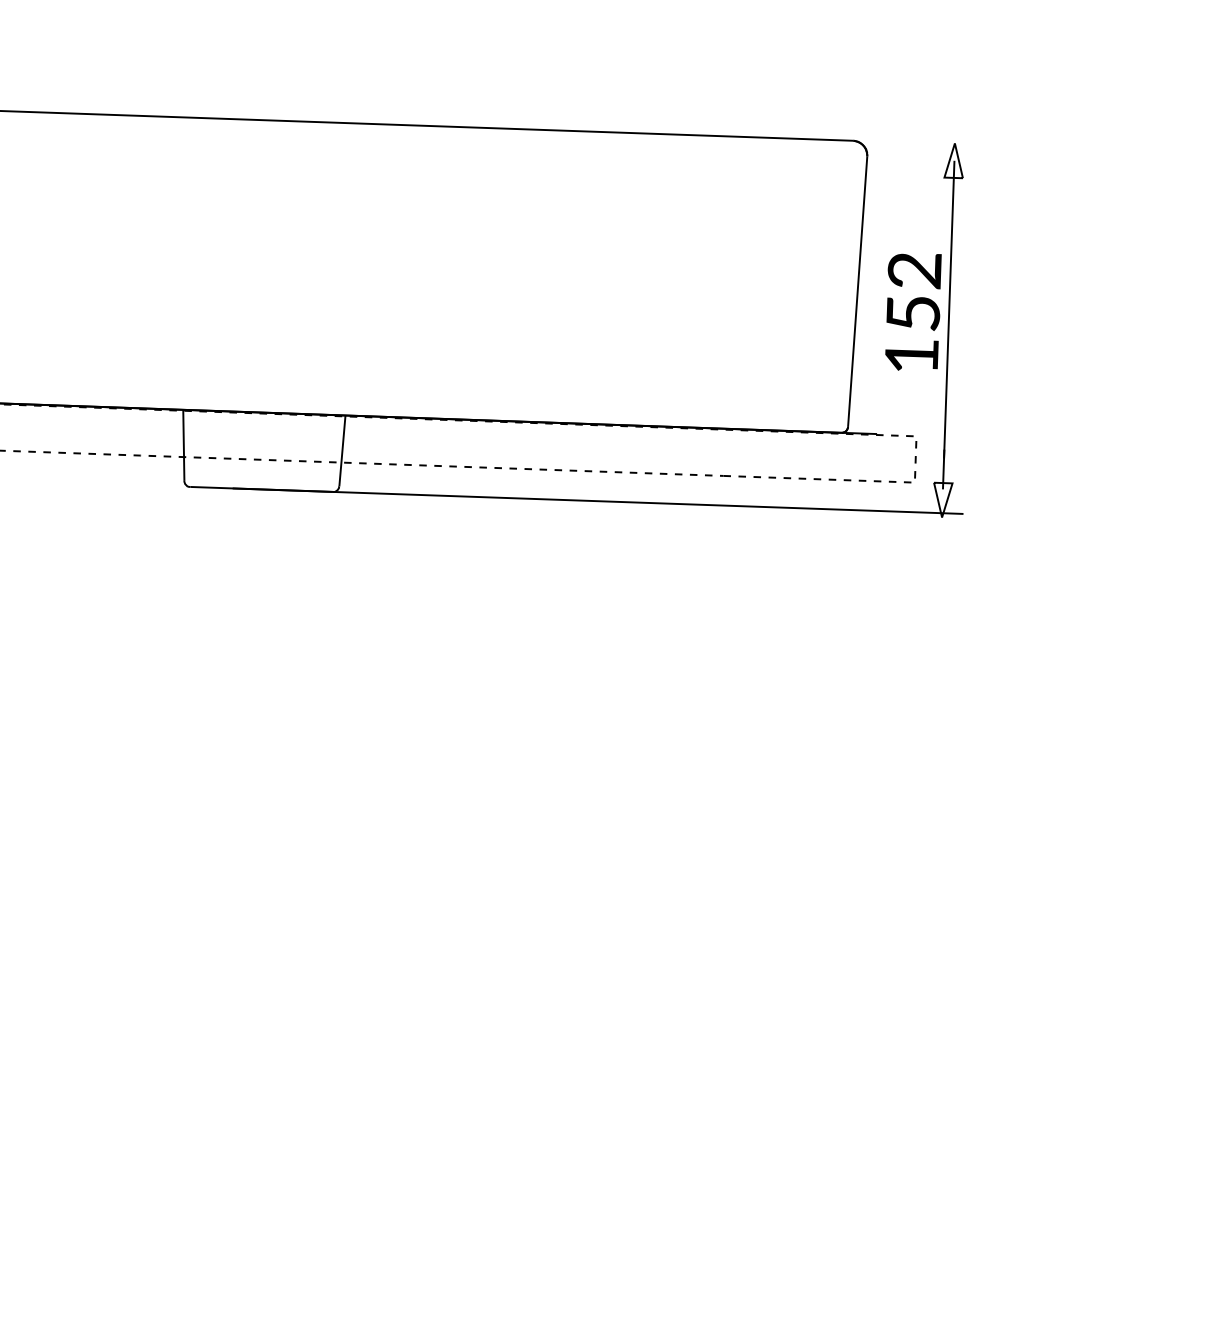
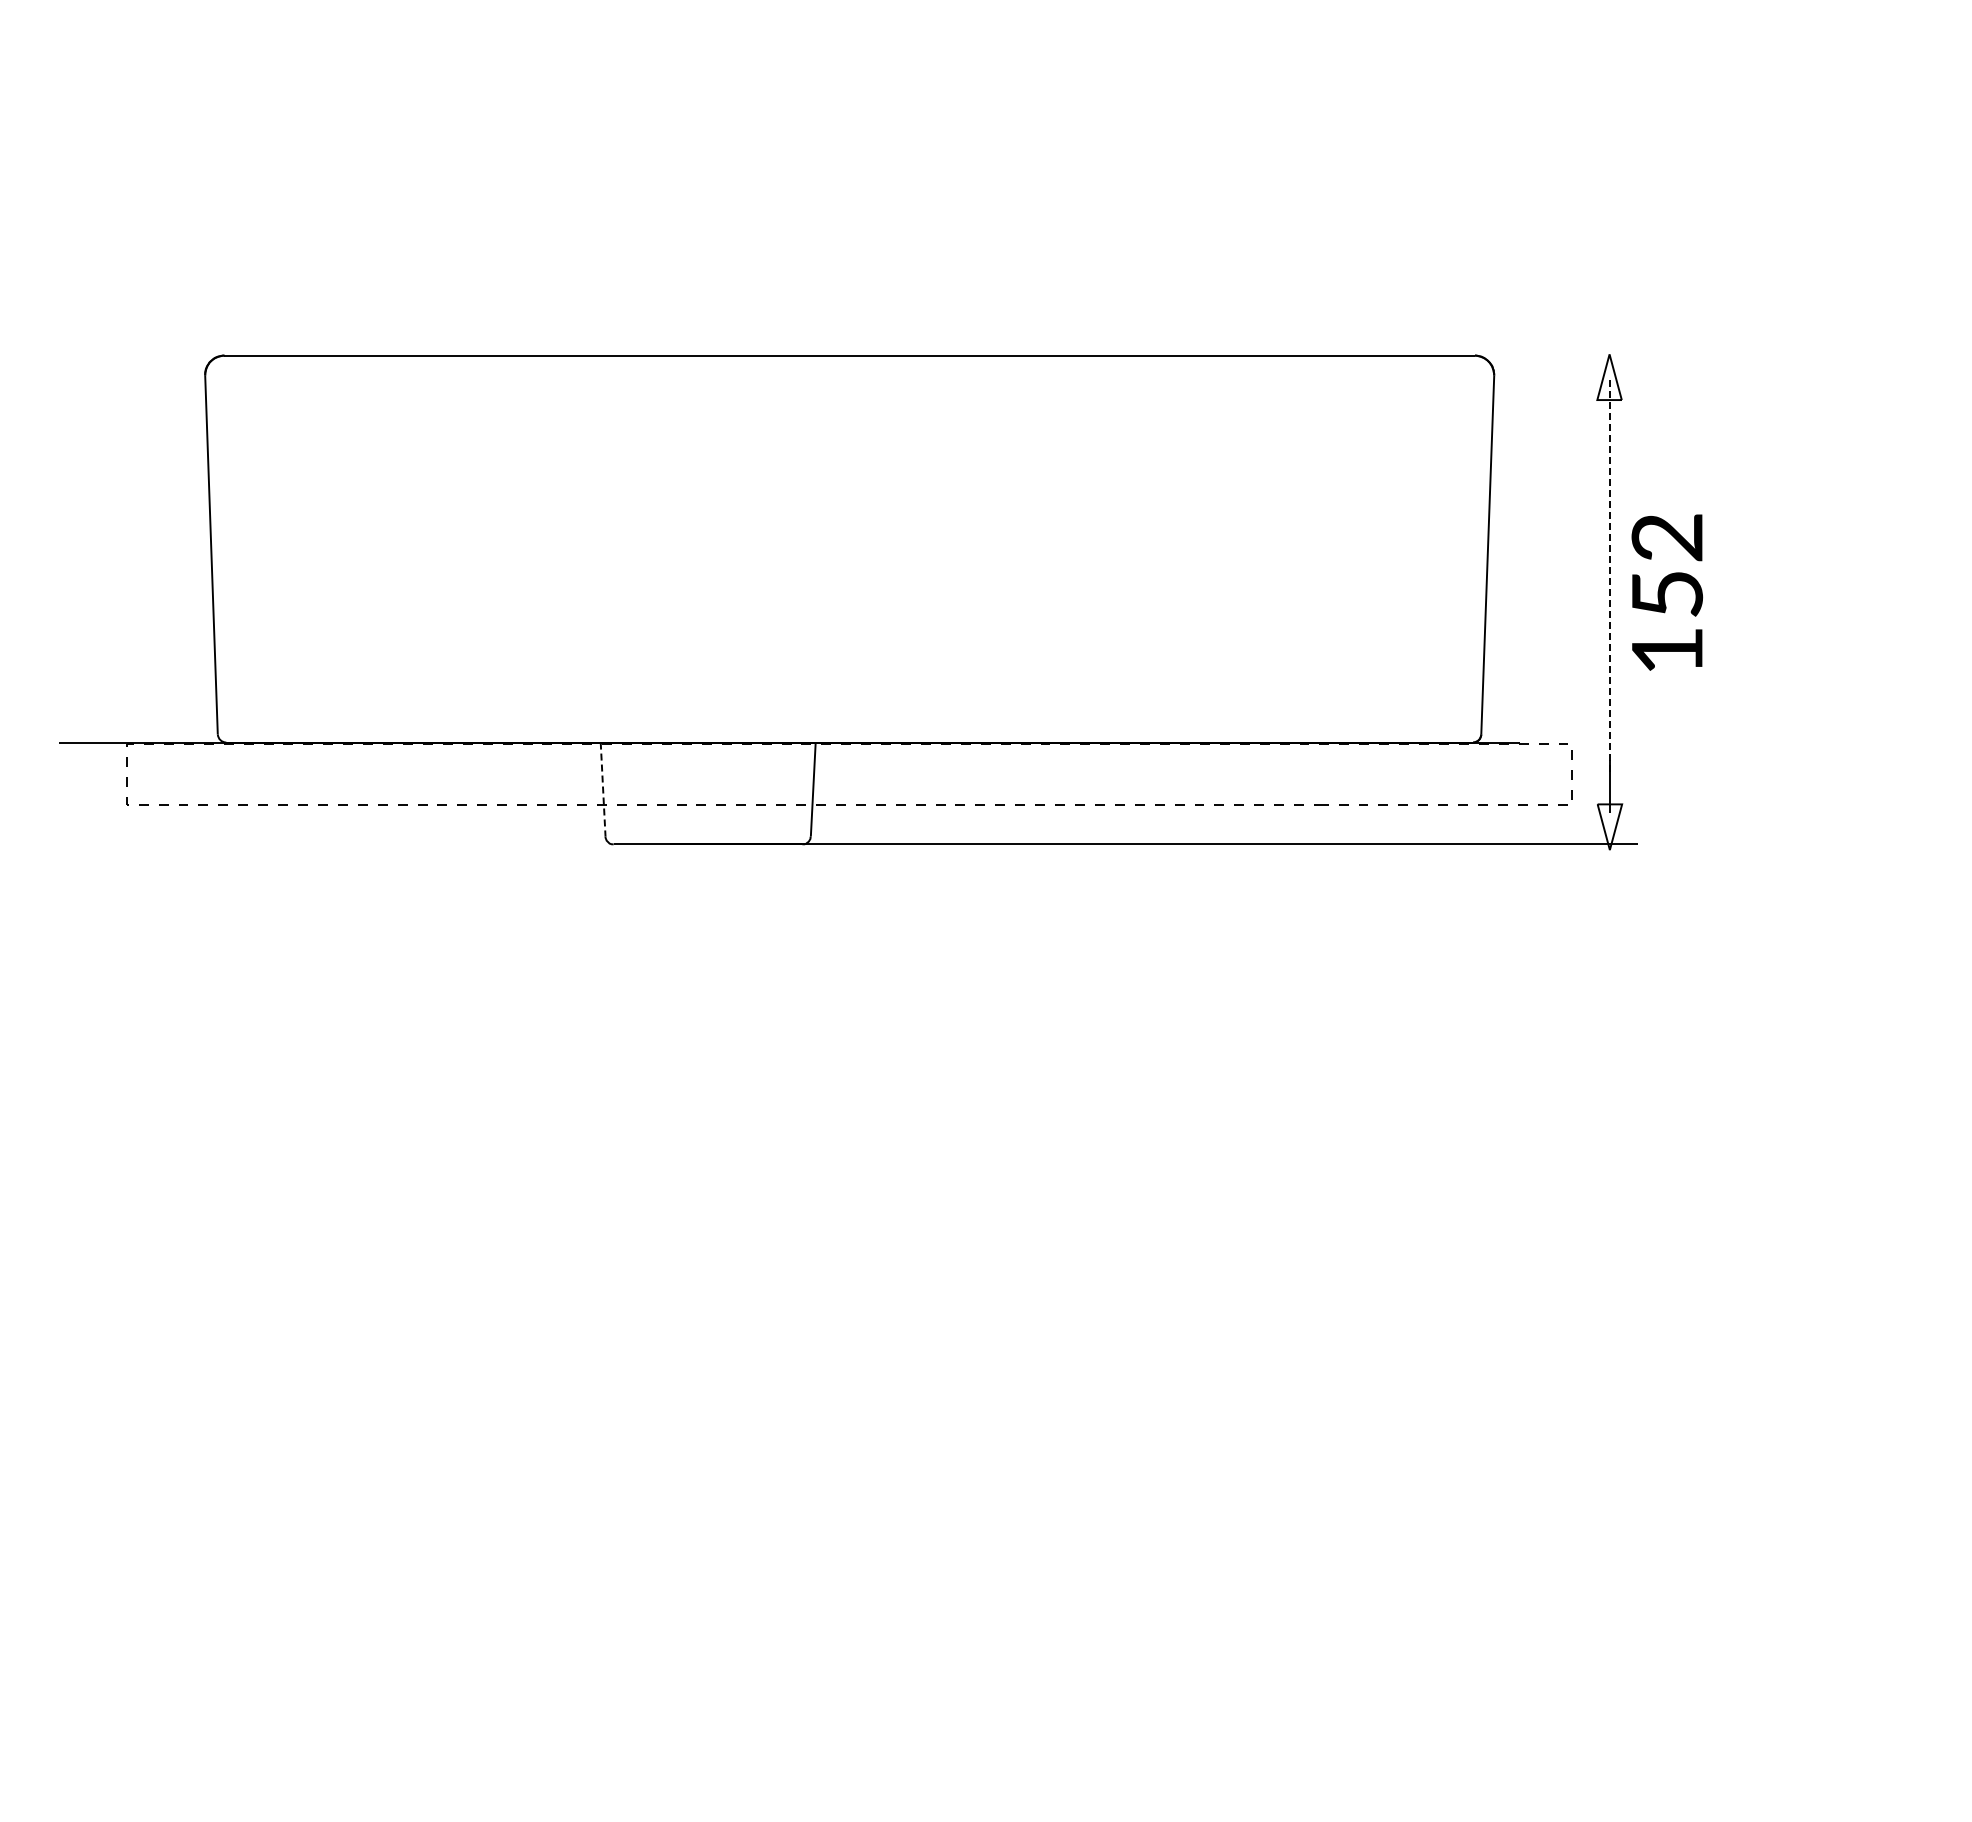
line: (949, 309) -> (1609, 574), solid -> dashed
text: (913, 312) -> (1667, 592), moved
line: (184, 446) -> (603, 790), solid -> dashed

